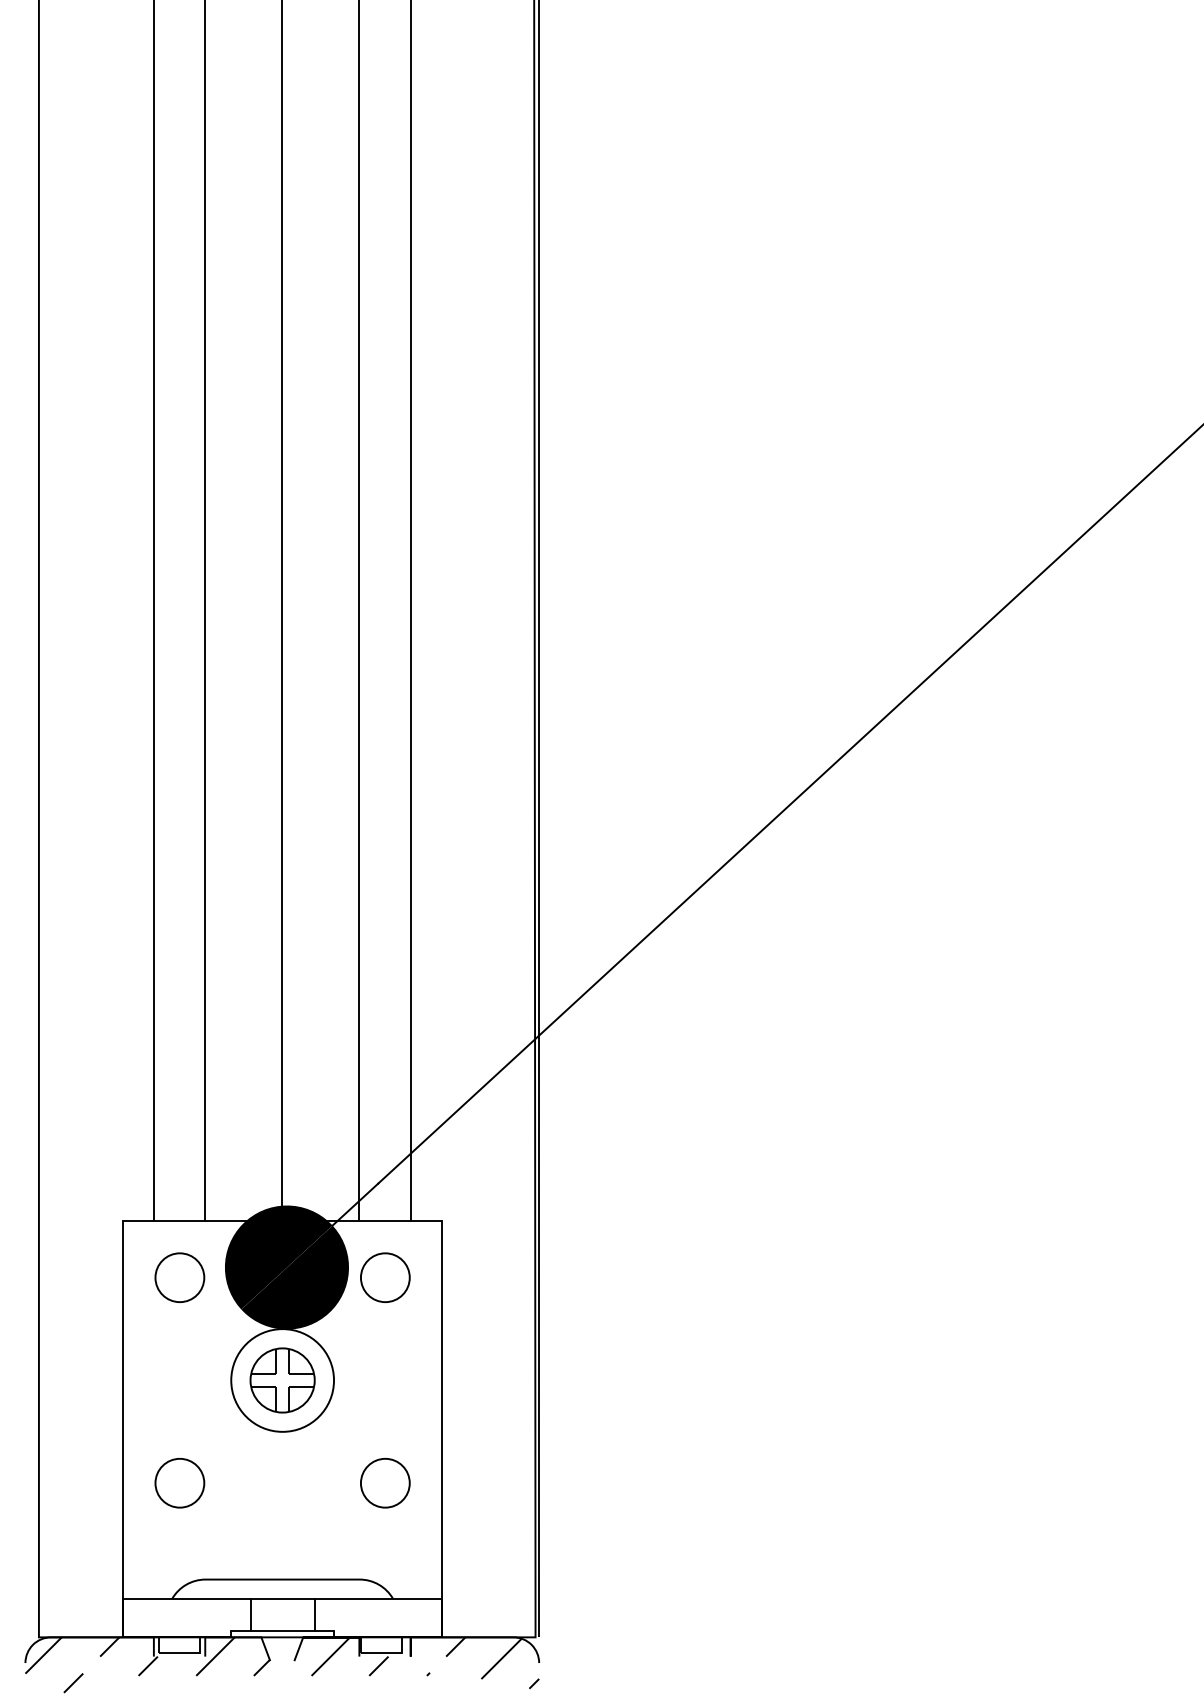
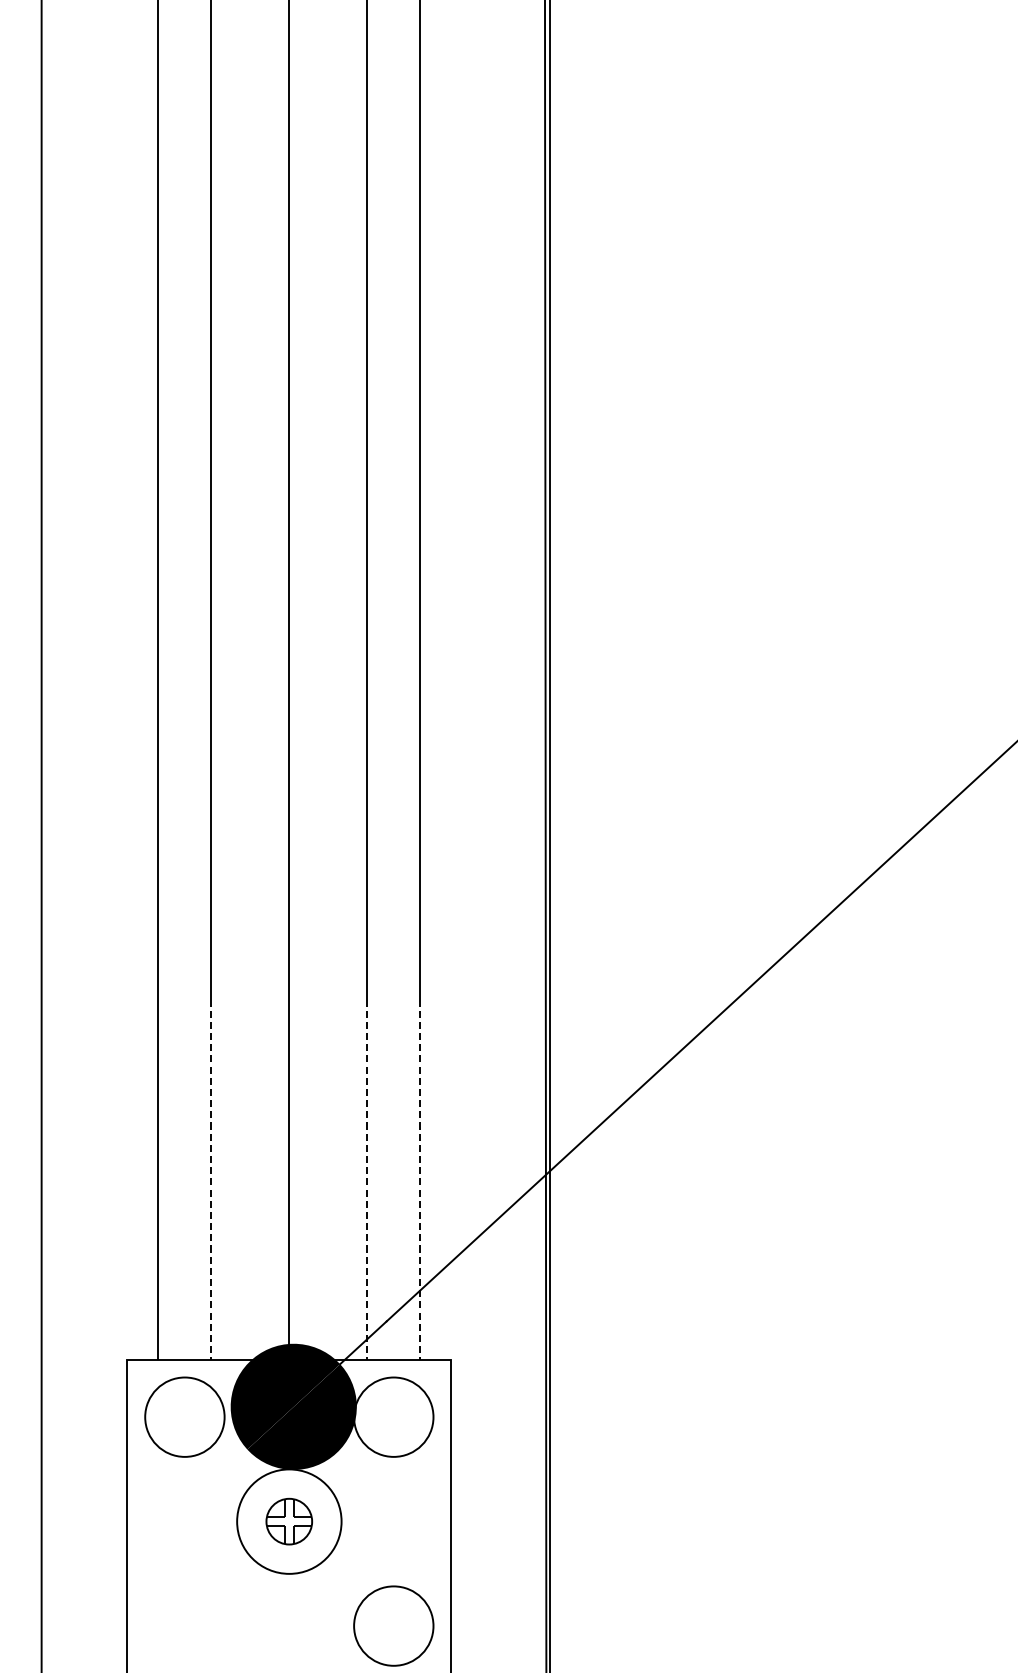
line: (205, 1044) -> (210, 1180), solid -> dashed
line: (359, 1044) -> (367, 1180), solid -> dashed
line: (410, 1044) -> (419, 1180), solid -> dashed
circle: (179, 1277) -> (184, 1416), size x1.6
circle: (384, 1277) -> (392, 1416), size x1.6
part: (282, 1380) -> (289, 1521), size x0.7
circle: (384, 1482) -> (392, 1625), size x1.6
circle: (179, 1483) -> (184, 1626), removed

